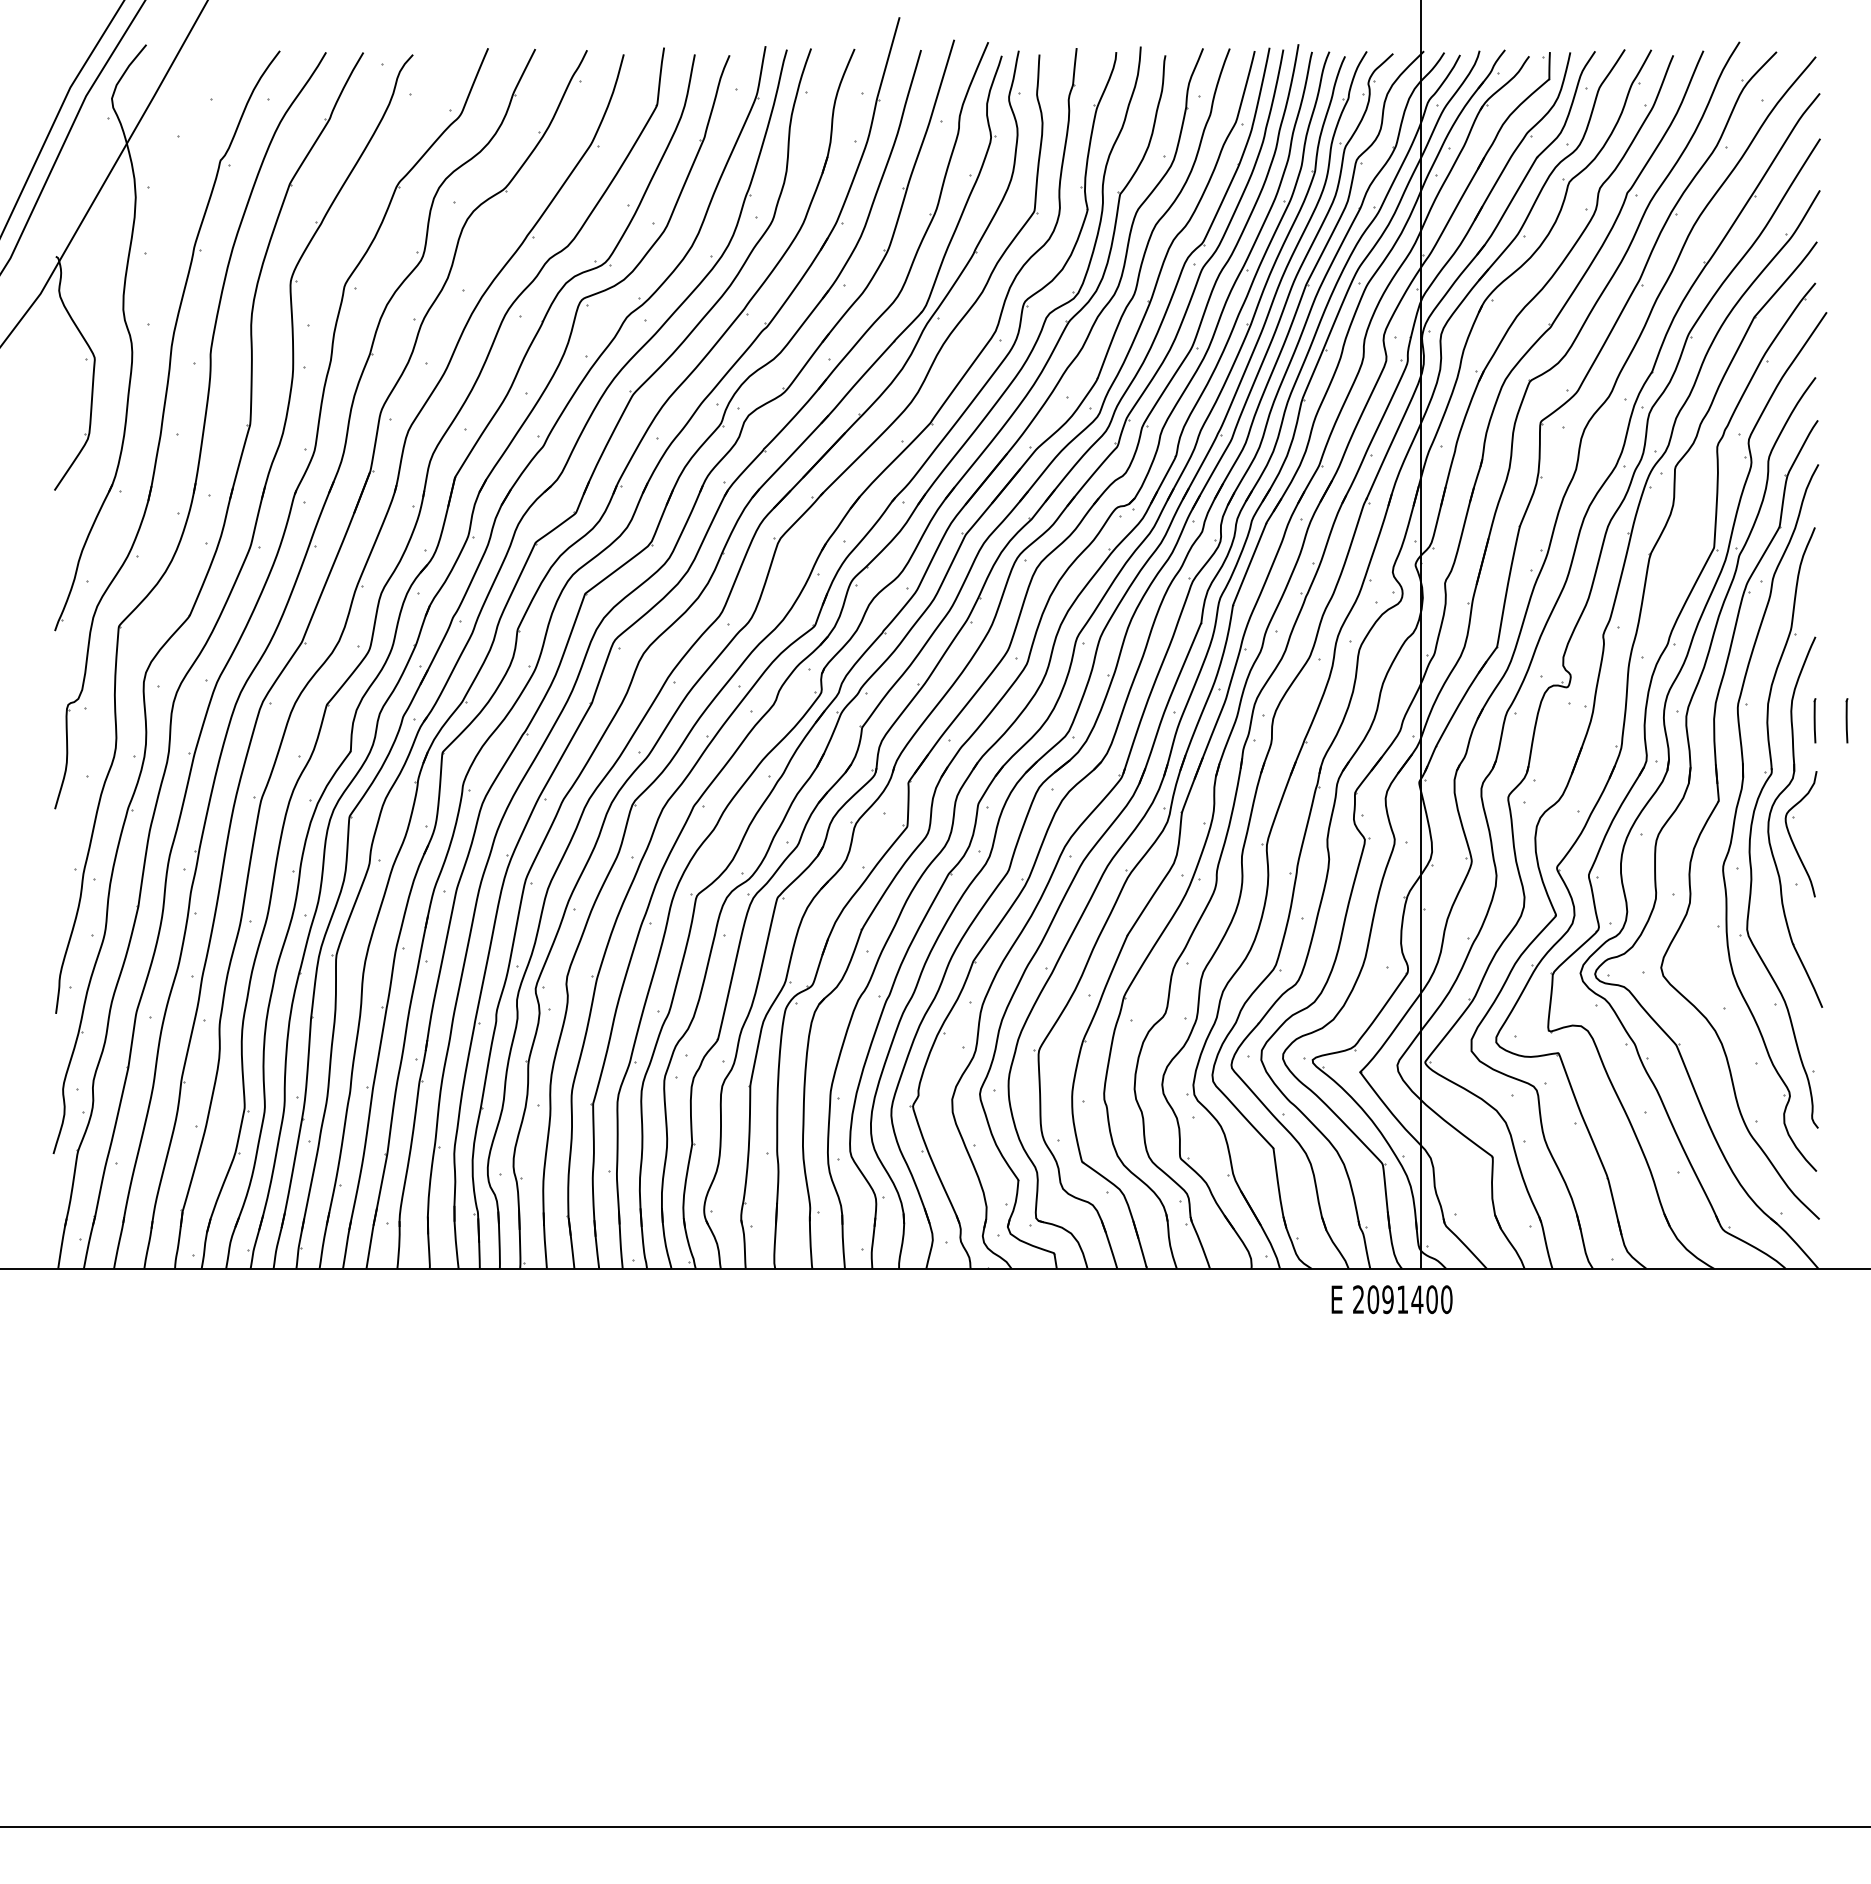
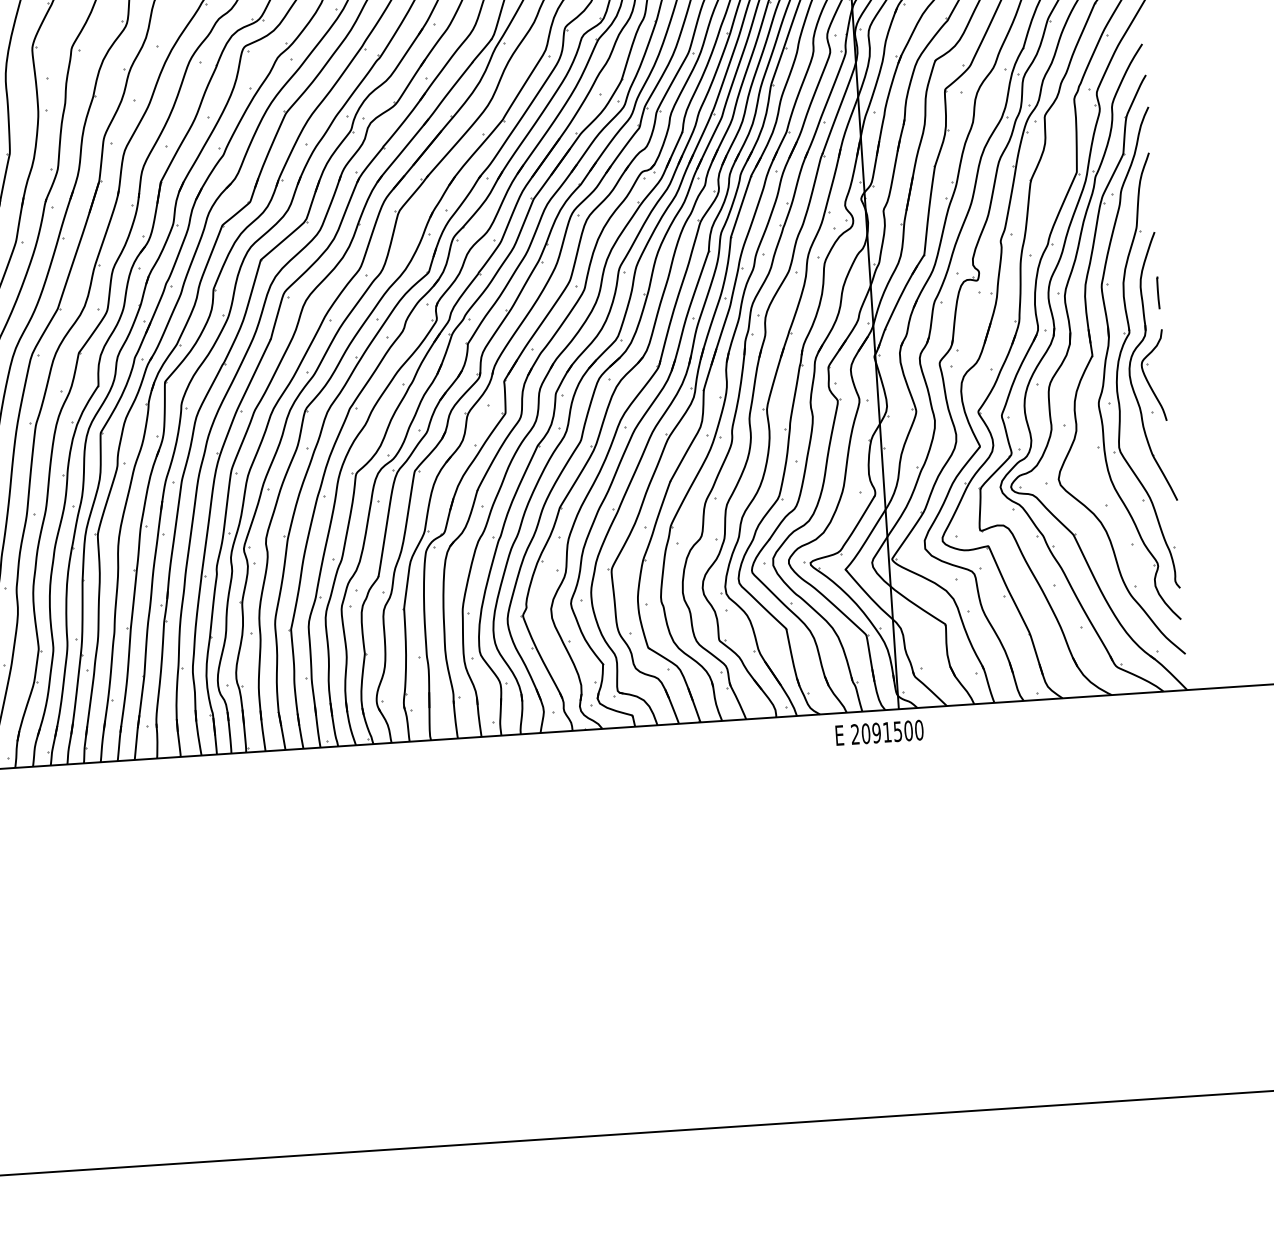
line: (1846, 720) -> (1181, 291), removed
text: (1417, 1299) -> (898, 731), 2091400 -> 2091500

